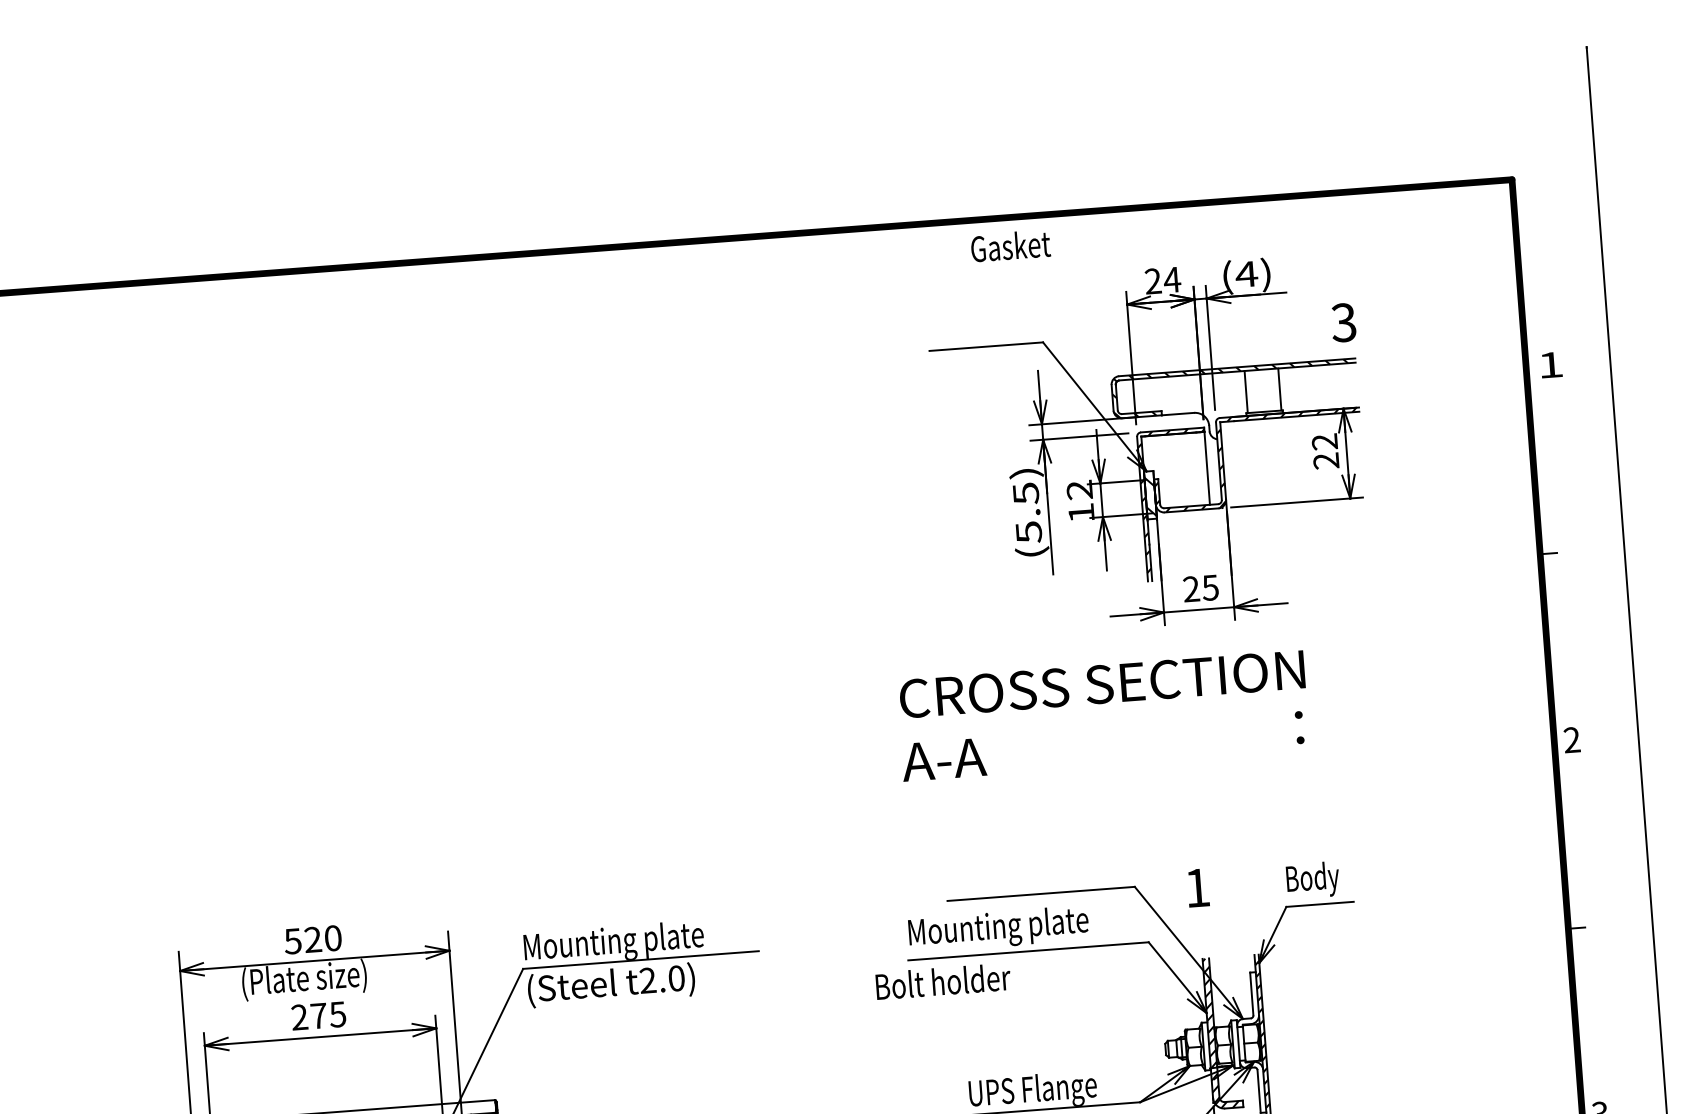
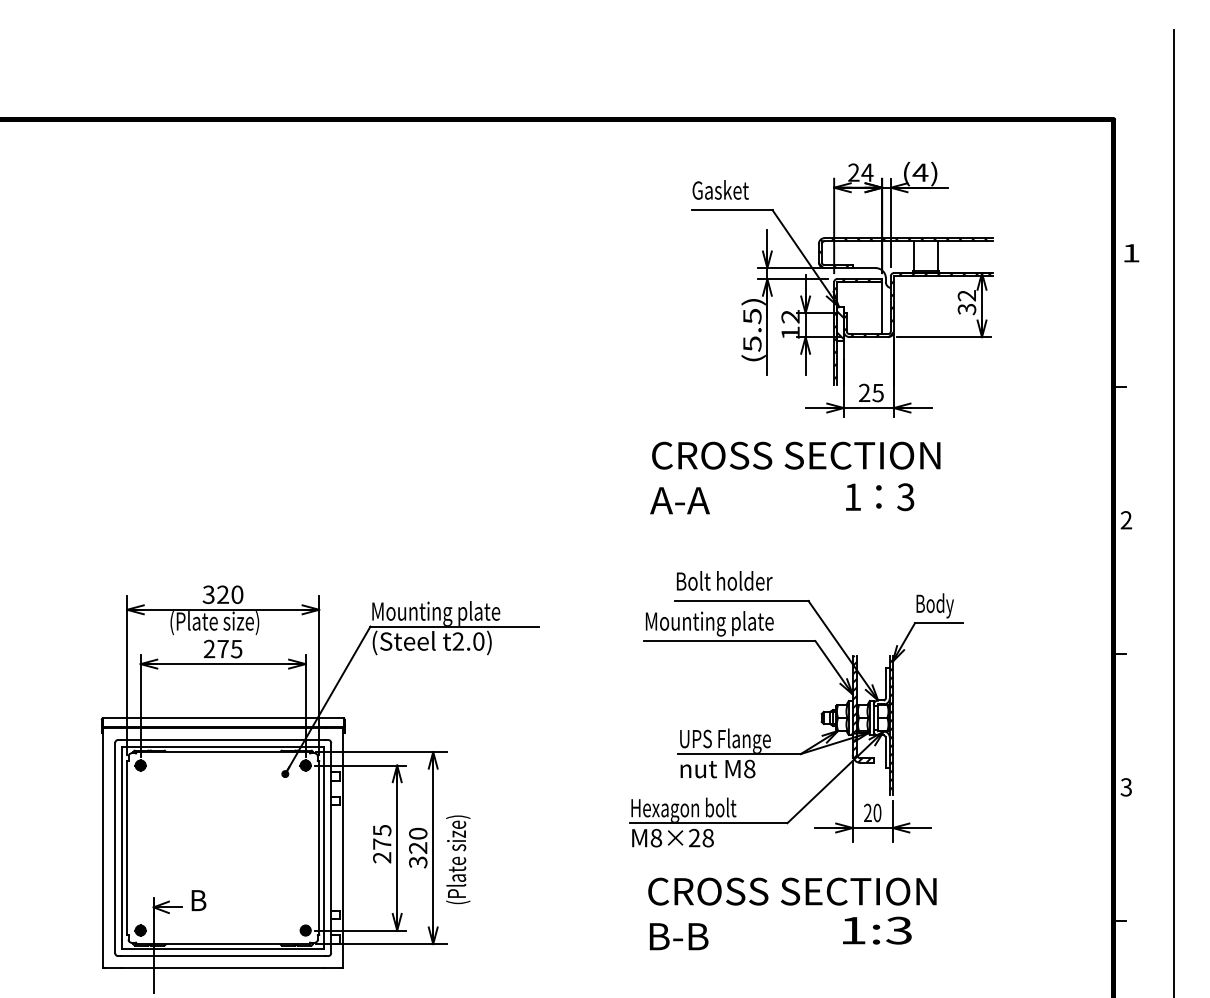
text: (1010, 245) -> (720, 189), moved
text: (1343, 323) -> (905, 497), moved
text: (1327, 461) -> (967, 309), 22 -> 32
text: (1299, 727) -> (878, 496), moved
text: (1198, 886) -> (853, 496), moved
text: (292, 940) -> (208, 594), 520 -> 320
text: (942, 980) -> (724, 580), moved

